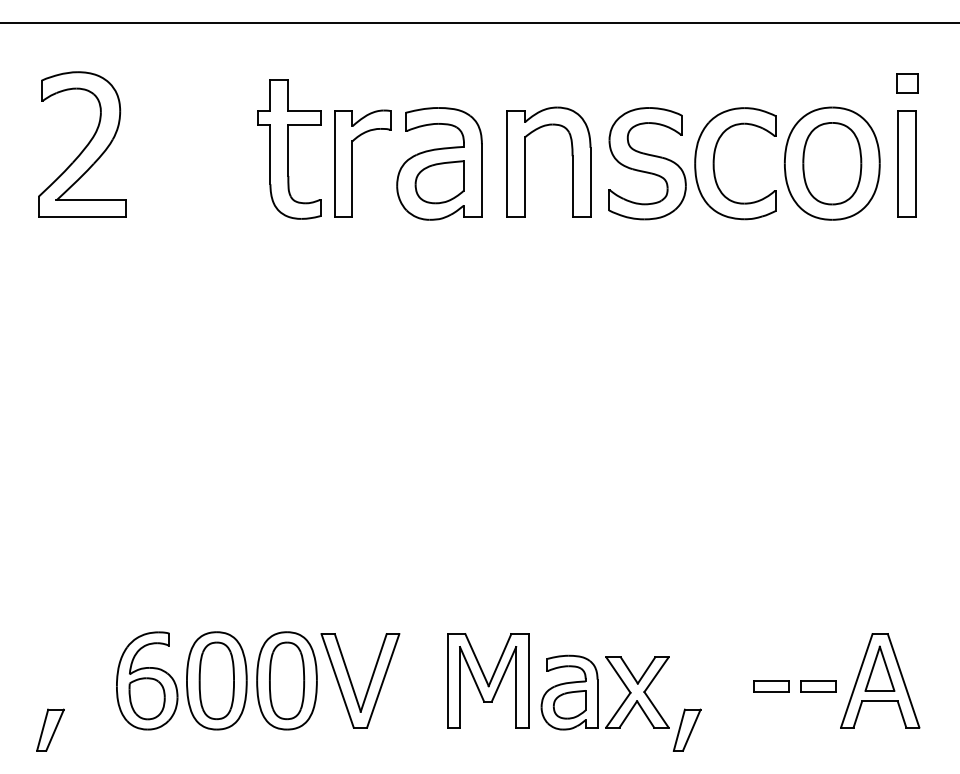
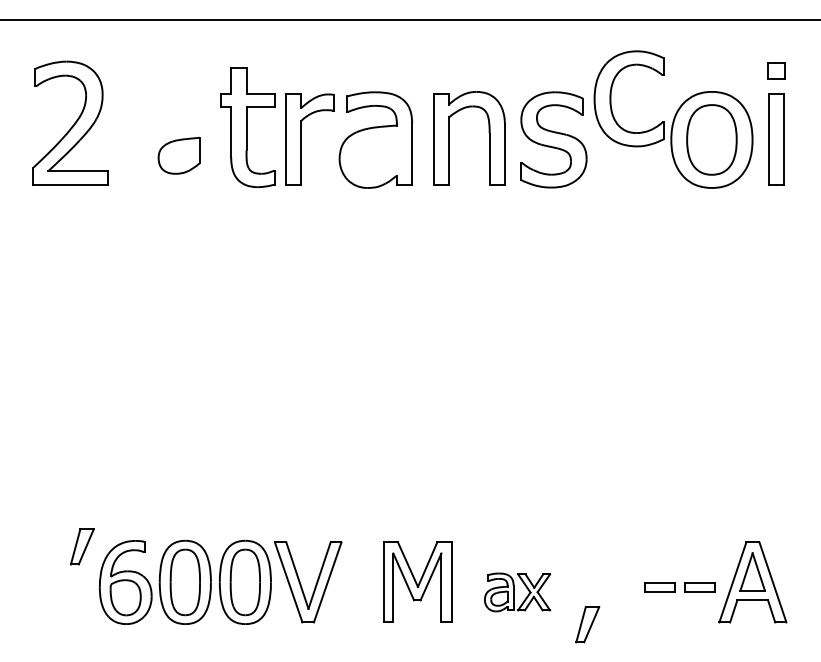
part: (714, 163) -> (611, 98), moved
part: (439, 182) -> (179, 156), moved
part: (604, 692) -> (517, 592), size x0.6
part: (50, 729) -> (82, 546), moved

